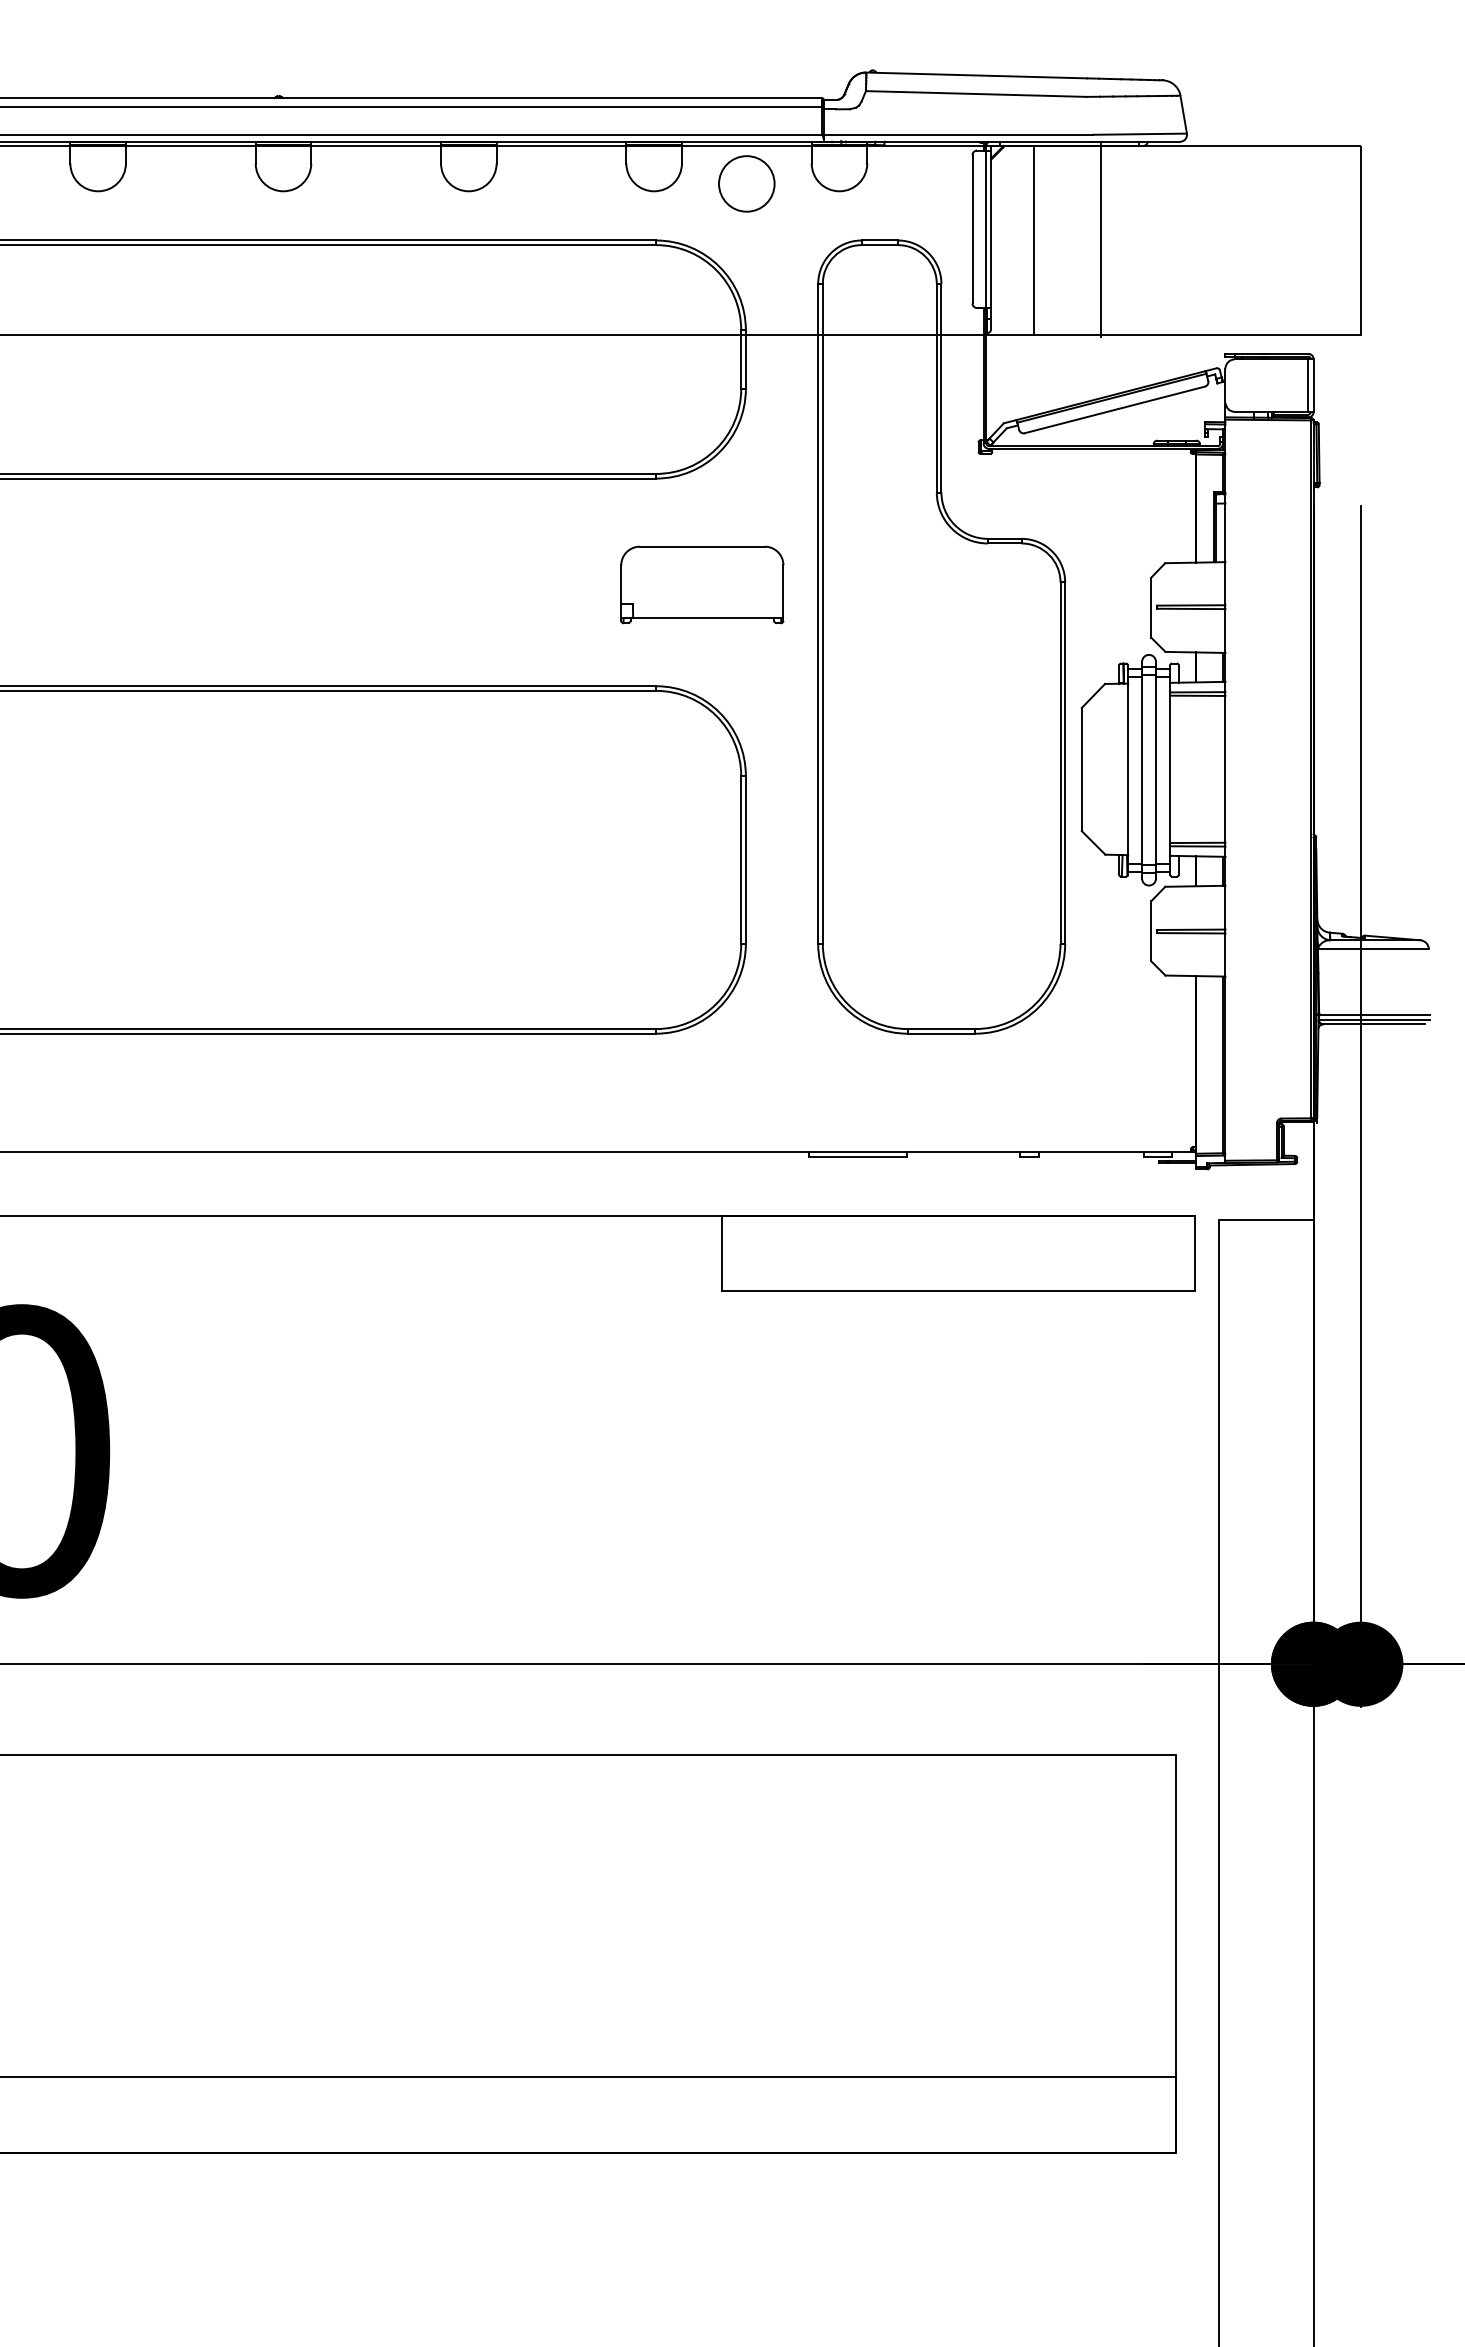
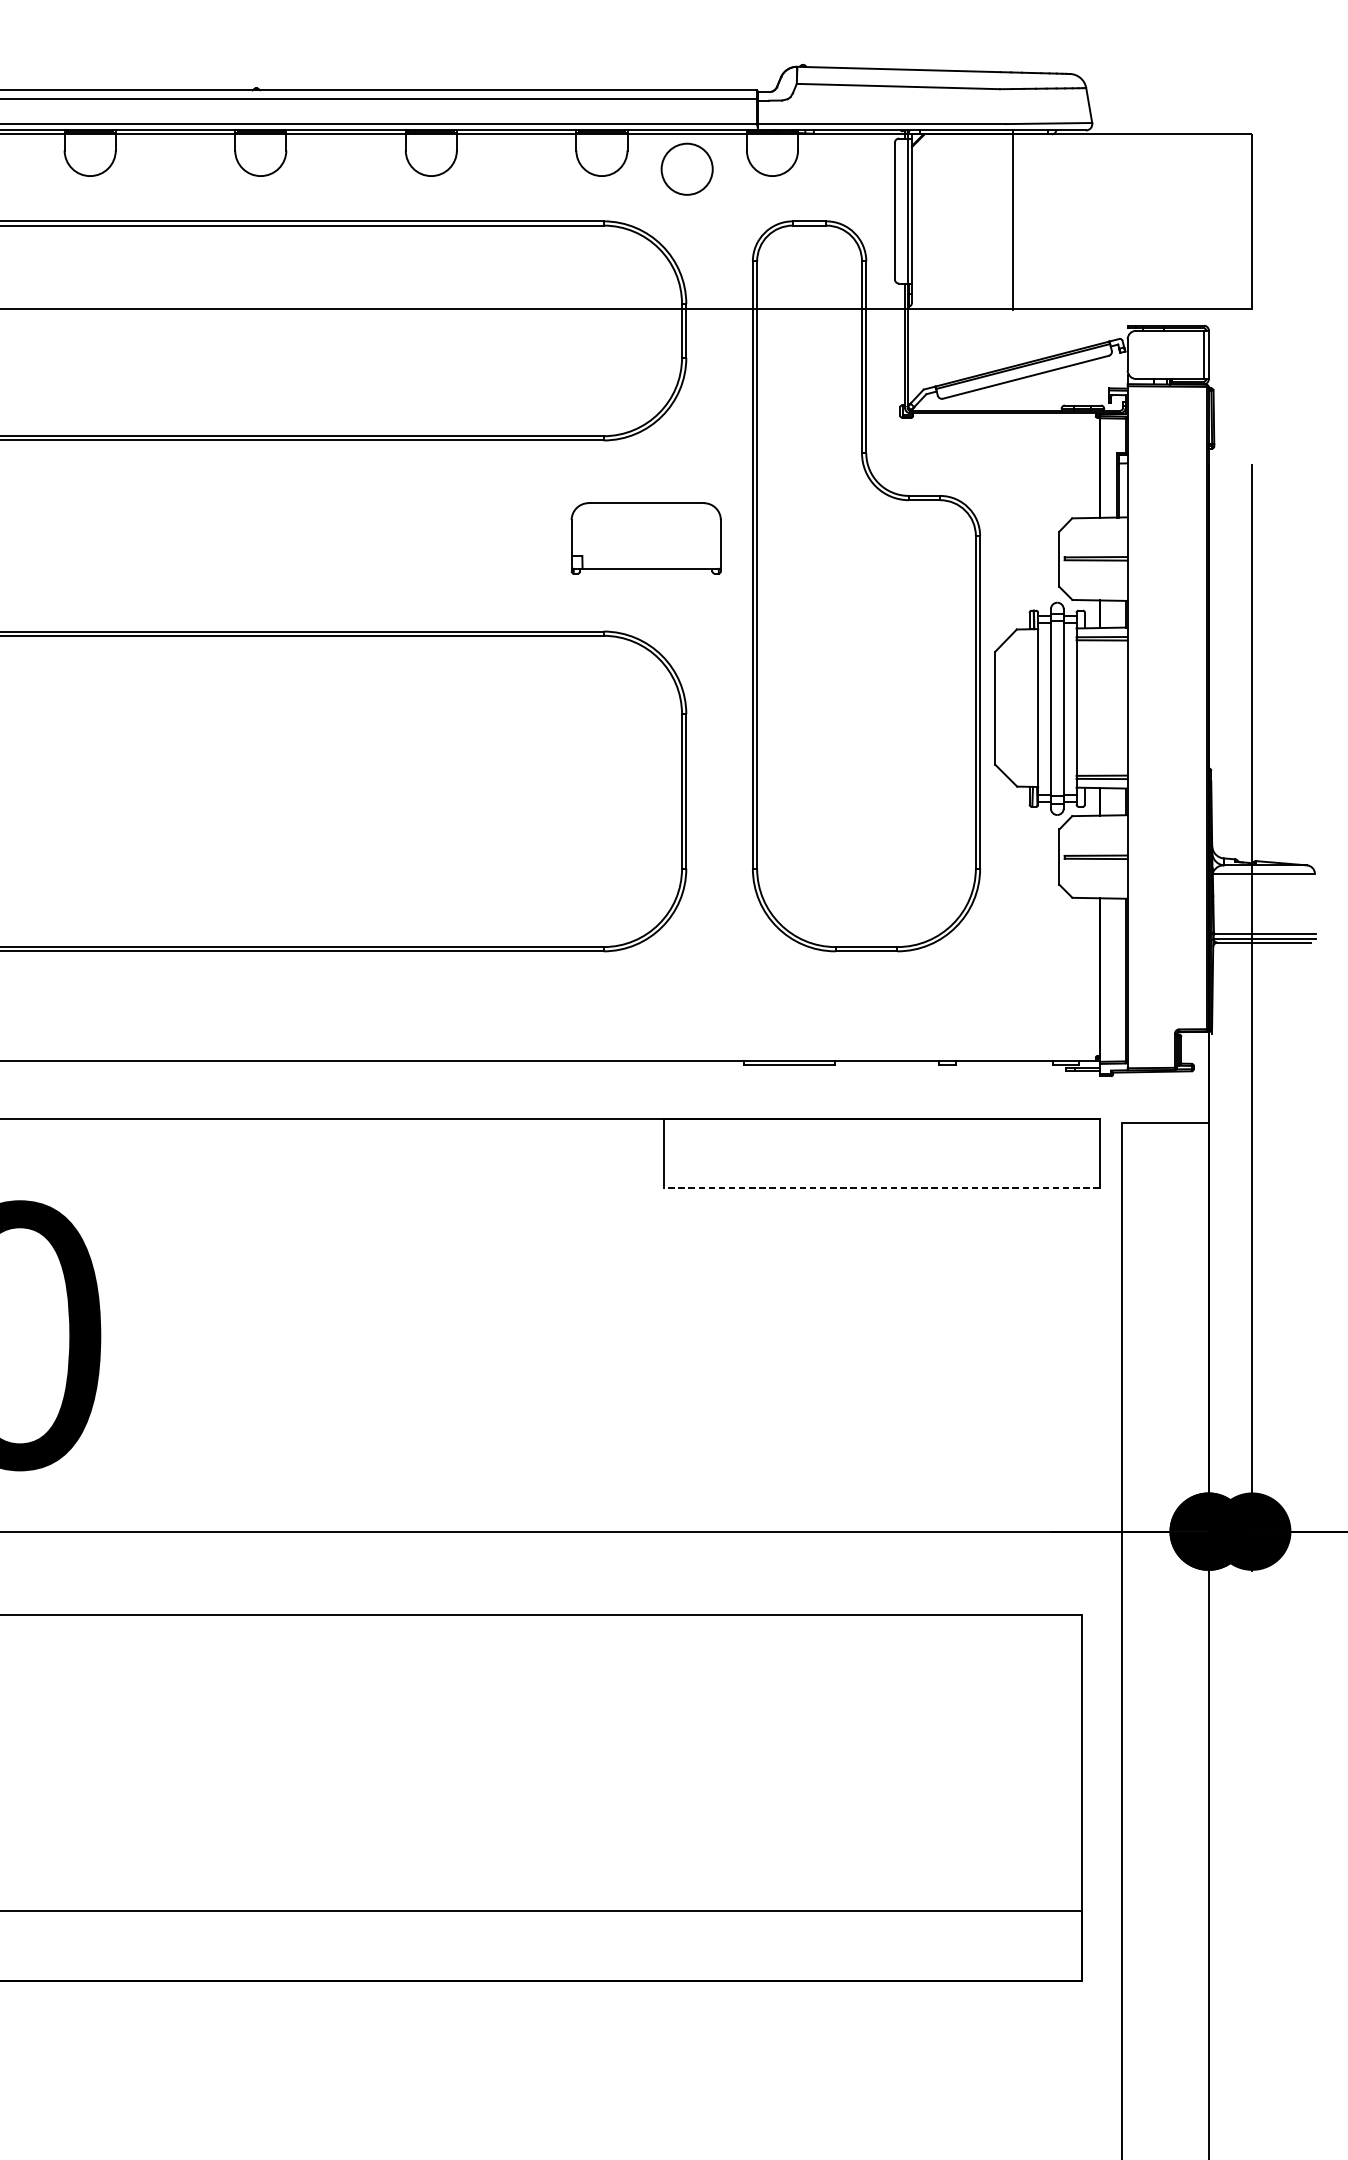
line: (1034, 240) -> (951, 221), removed
line: (958, 1291) -> (881, 1188), solid -> dashed

